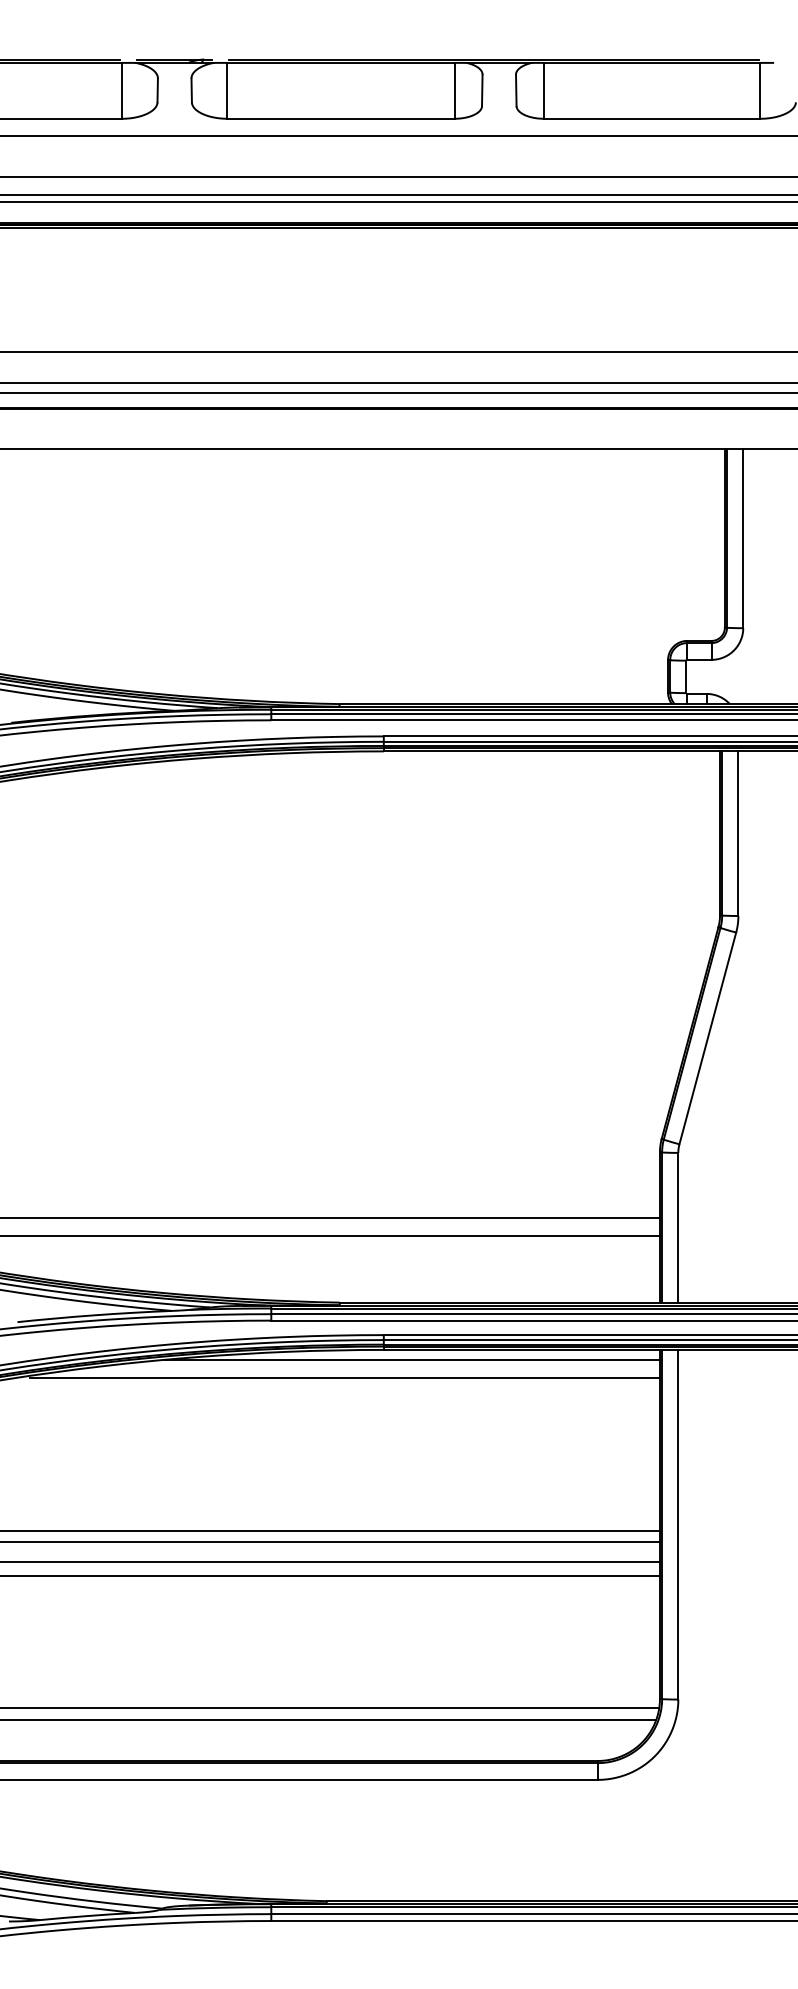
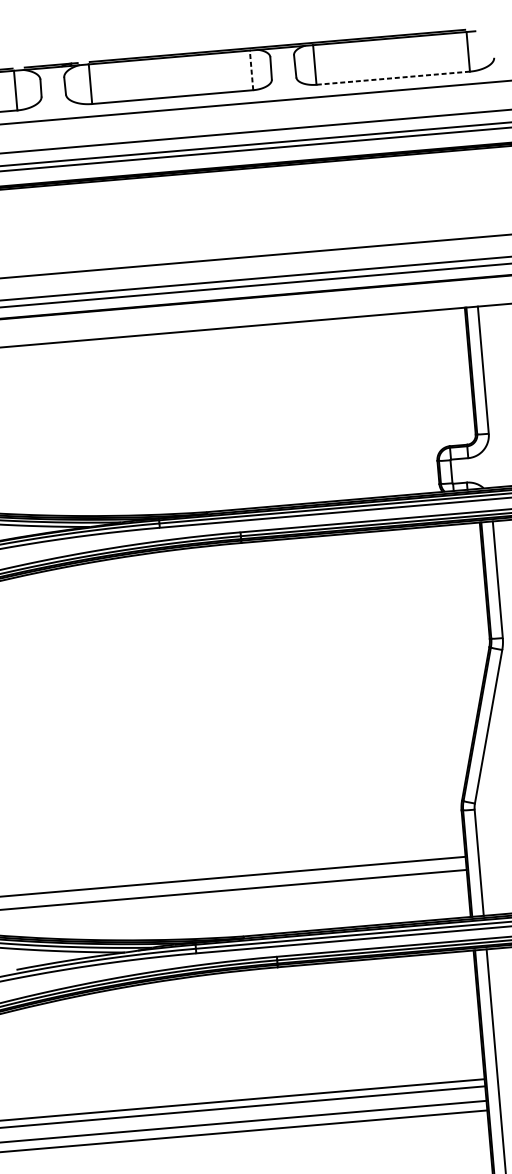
line: (454, 90) -> (251, 70), solid -> dashed
line: (651, 118) -> (392, 78), solid -> dashed
line: (412, 1360) -> (298, 973), removed
line: (345, 1377) -> (252, 989), removed

